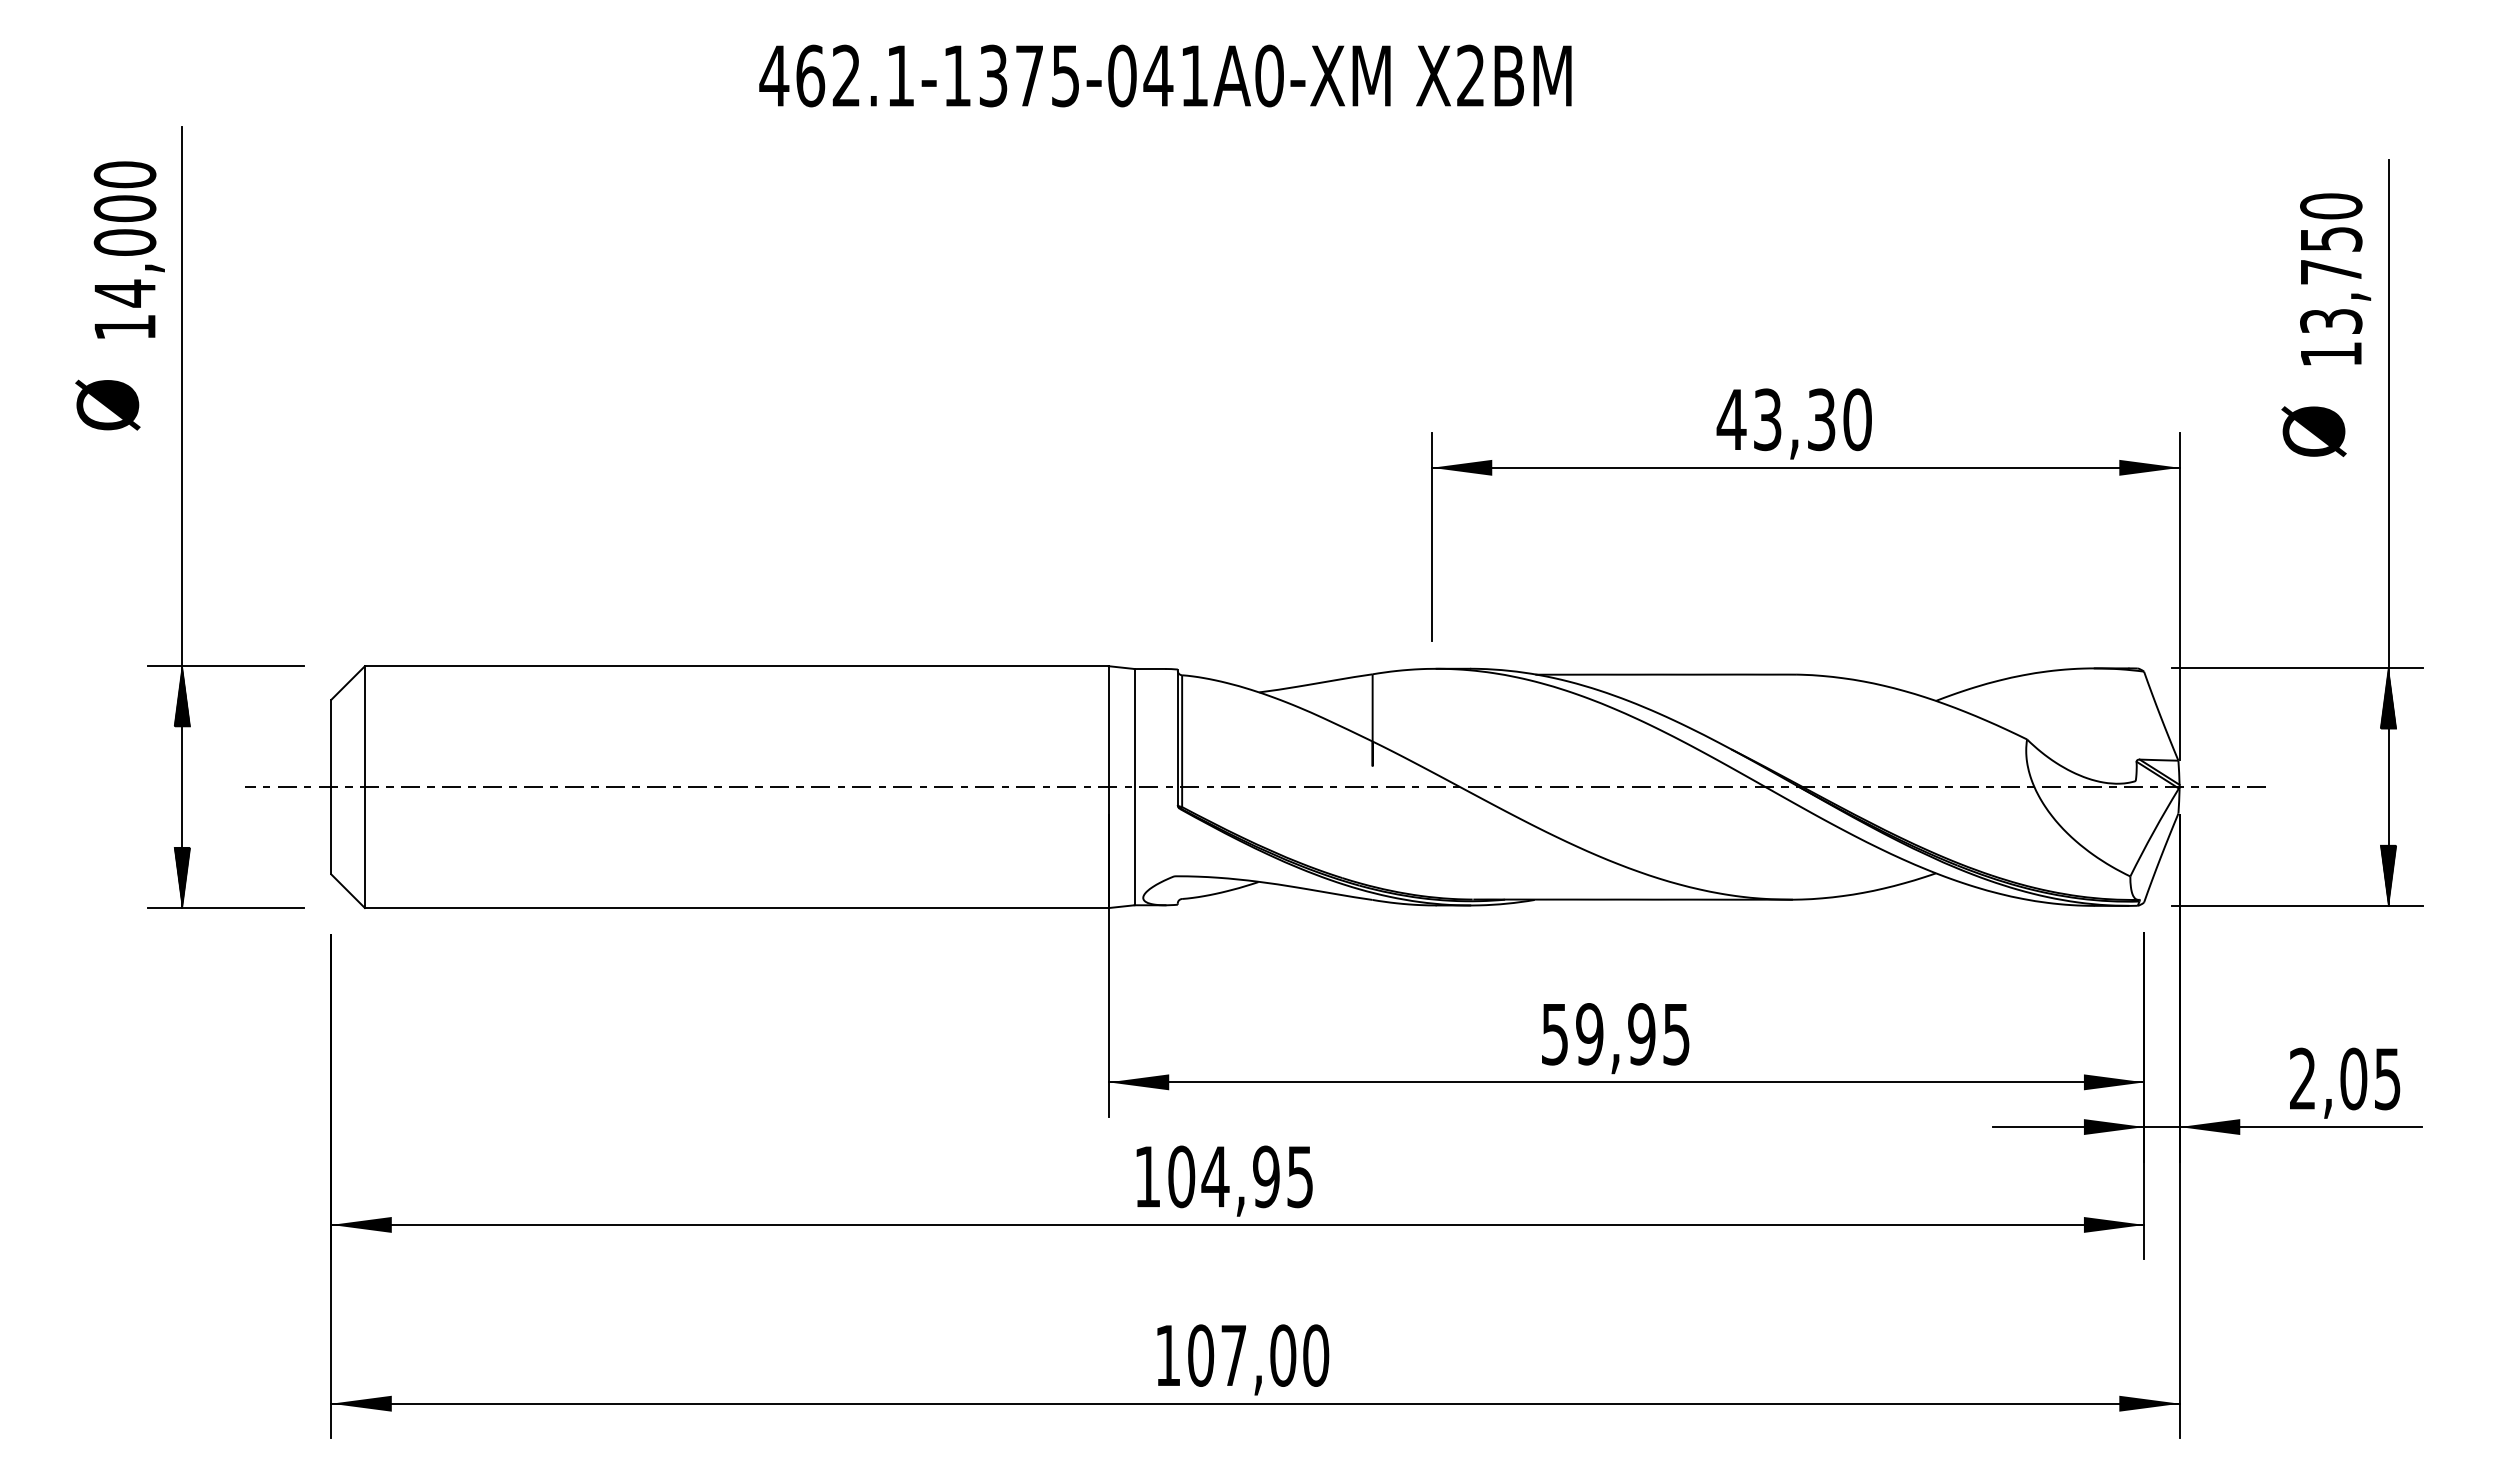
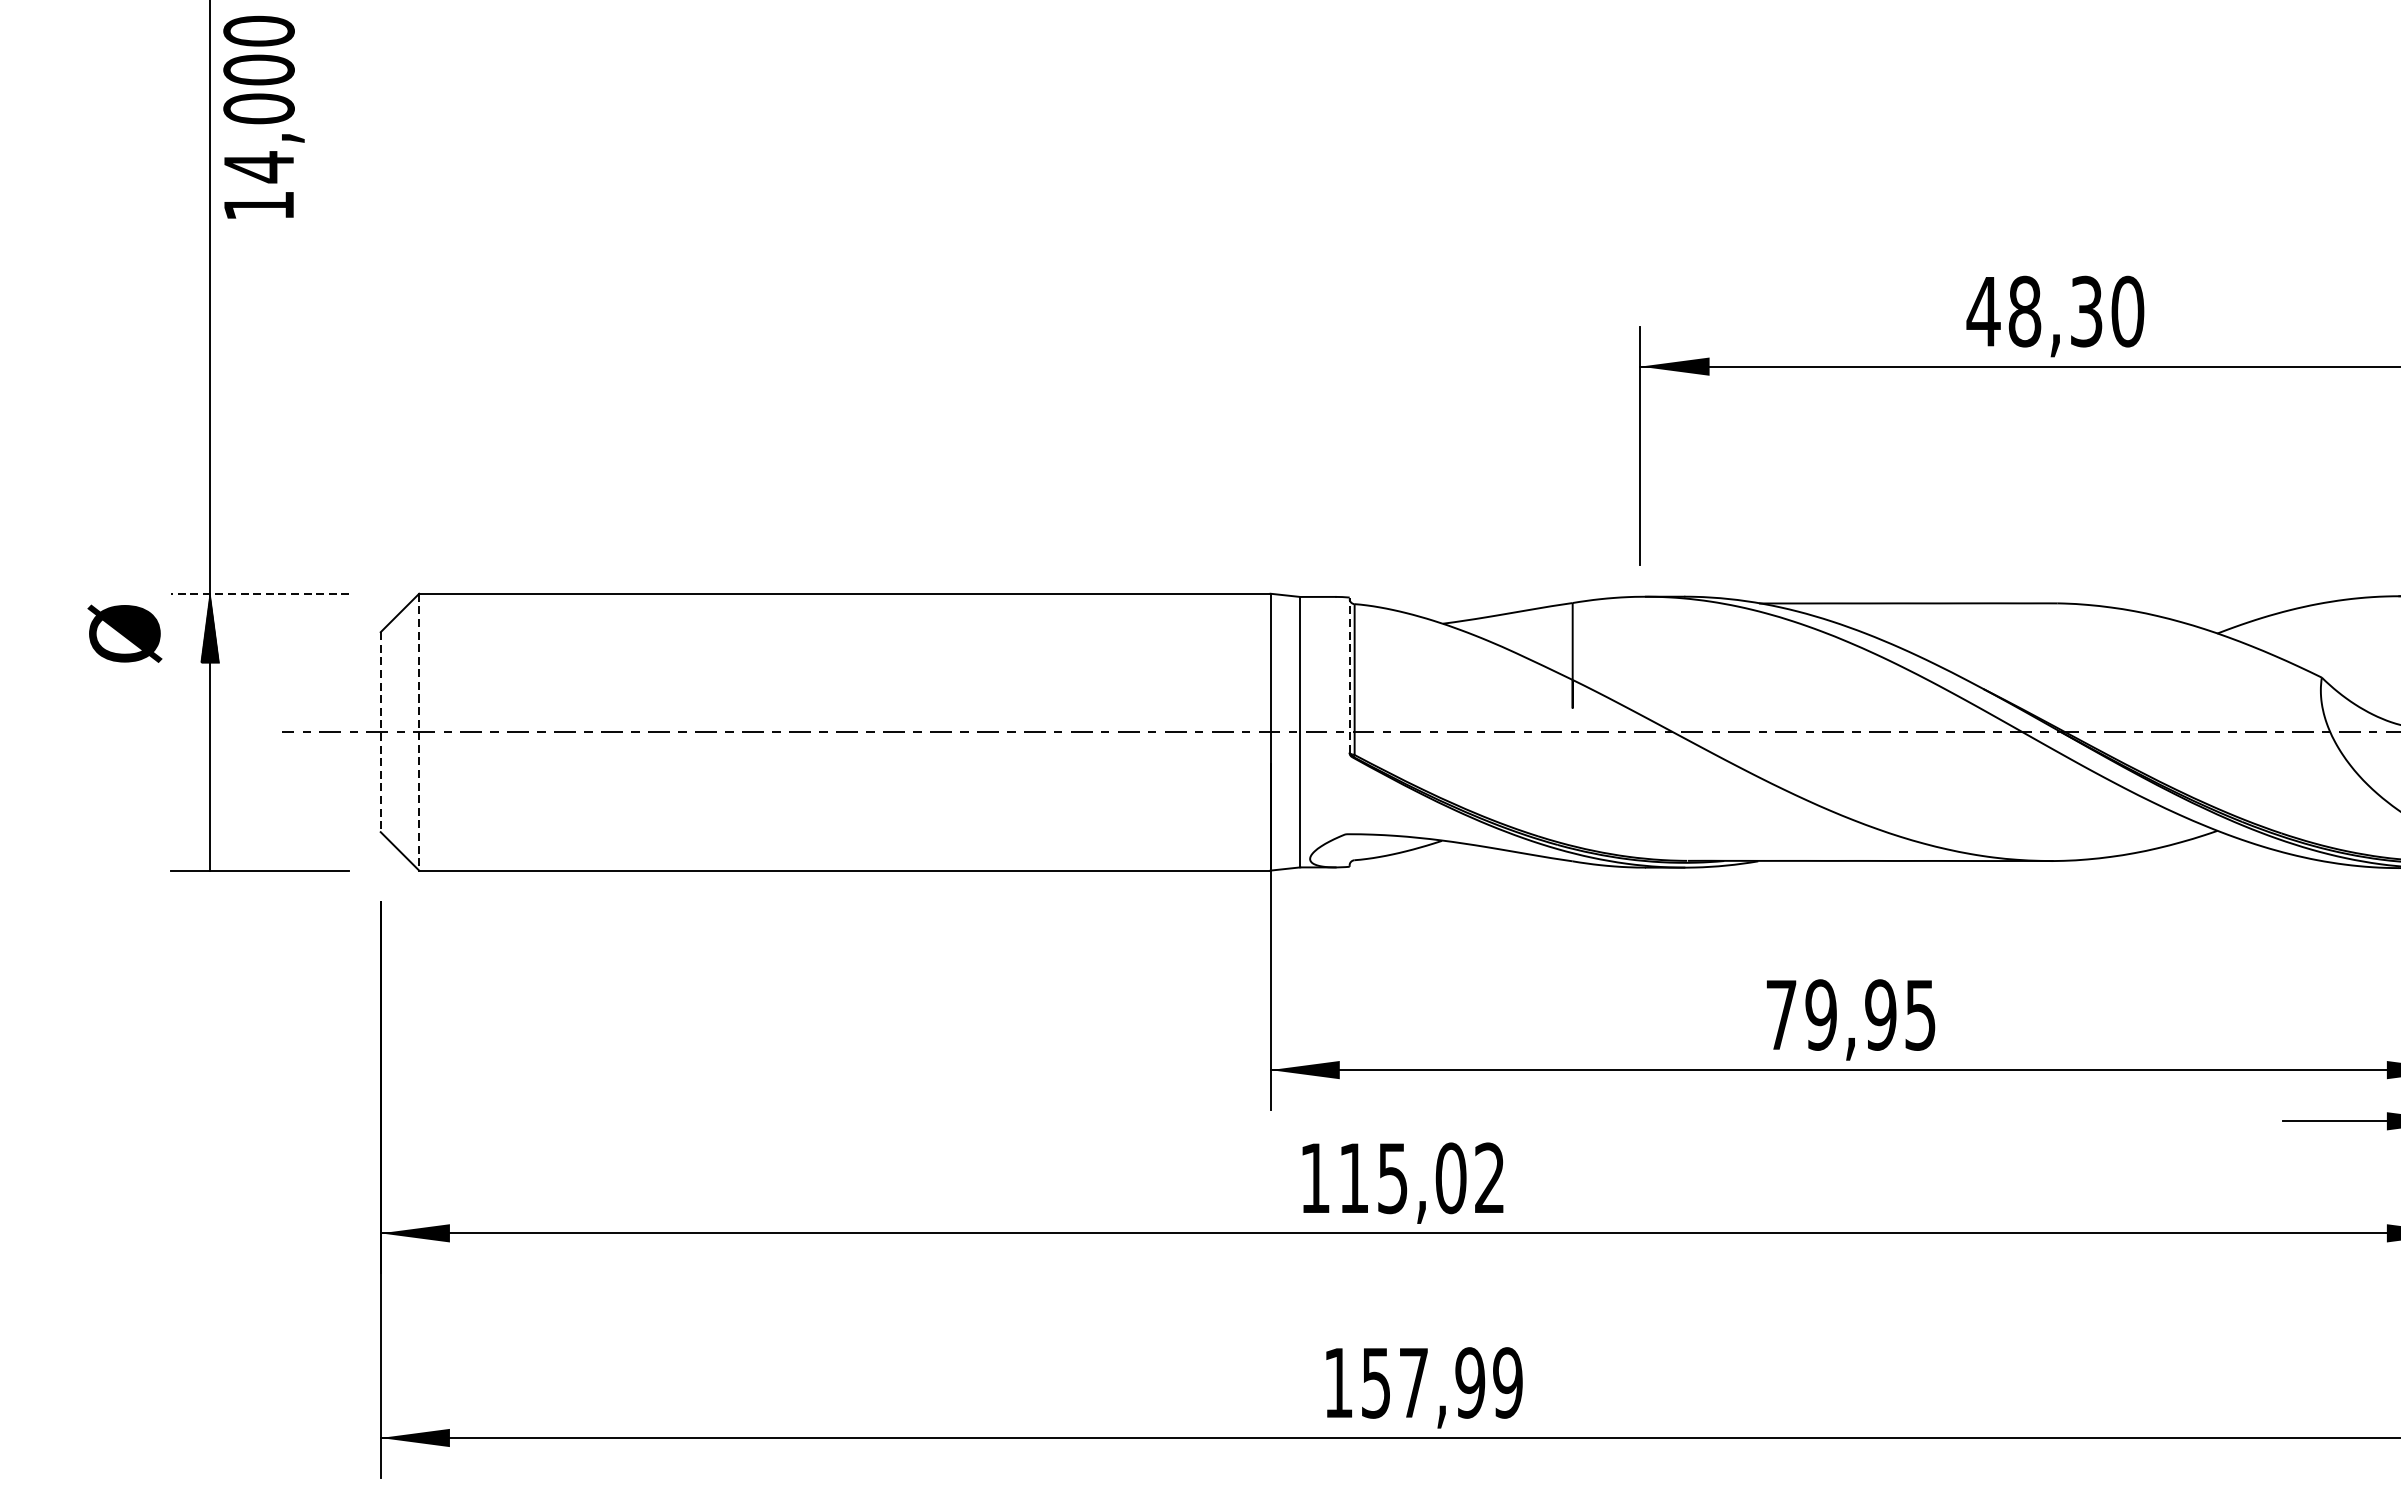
text: (128, 249) -> (262, 116), moved
text: (107, 404) -> (124, 633), moved
text: (1767, 419) -> (2024, 311), 43,30 -> 48,30
line: (225, 666) -> (259, 594), solid -> dashed
line: (1177, 737) -> (1349, 675), solid -> dashed
line: (331, 787) -> (380, 732), solid -> dashed
line: (364, 787) -> (418, 732), solid -> dashed
hatch: (182, 877) -> (210, 835), removed
text: (1554, 1034) -> (1780, 1015), 59,95 -> 79,95
text: (1240, 1176) -> (1421, 1177), 104,95 -> 115,02
text: (1258, 1355) -> (1442, 1382), 107,00 -> 157,99

